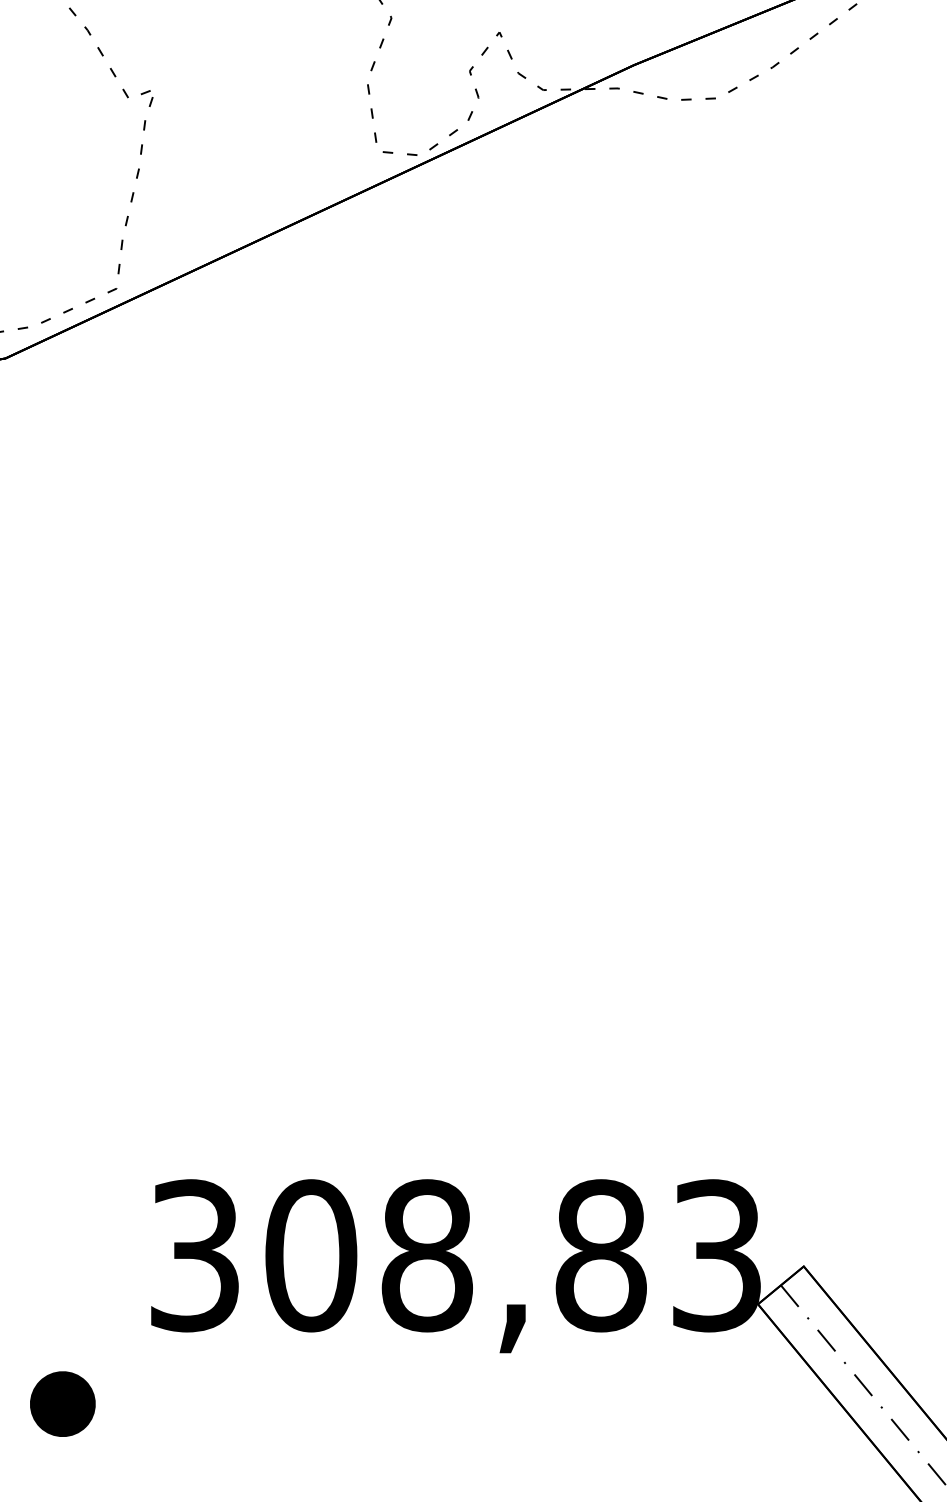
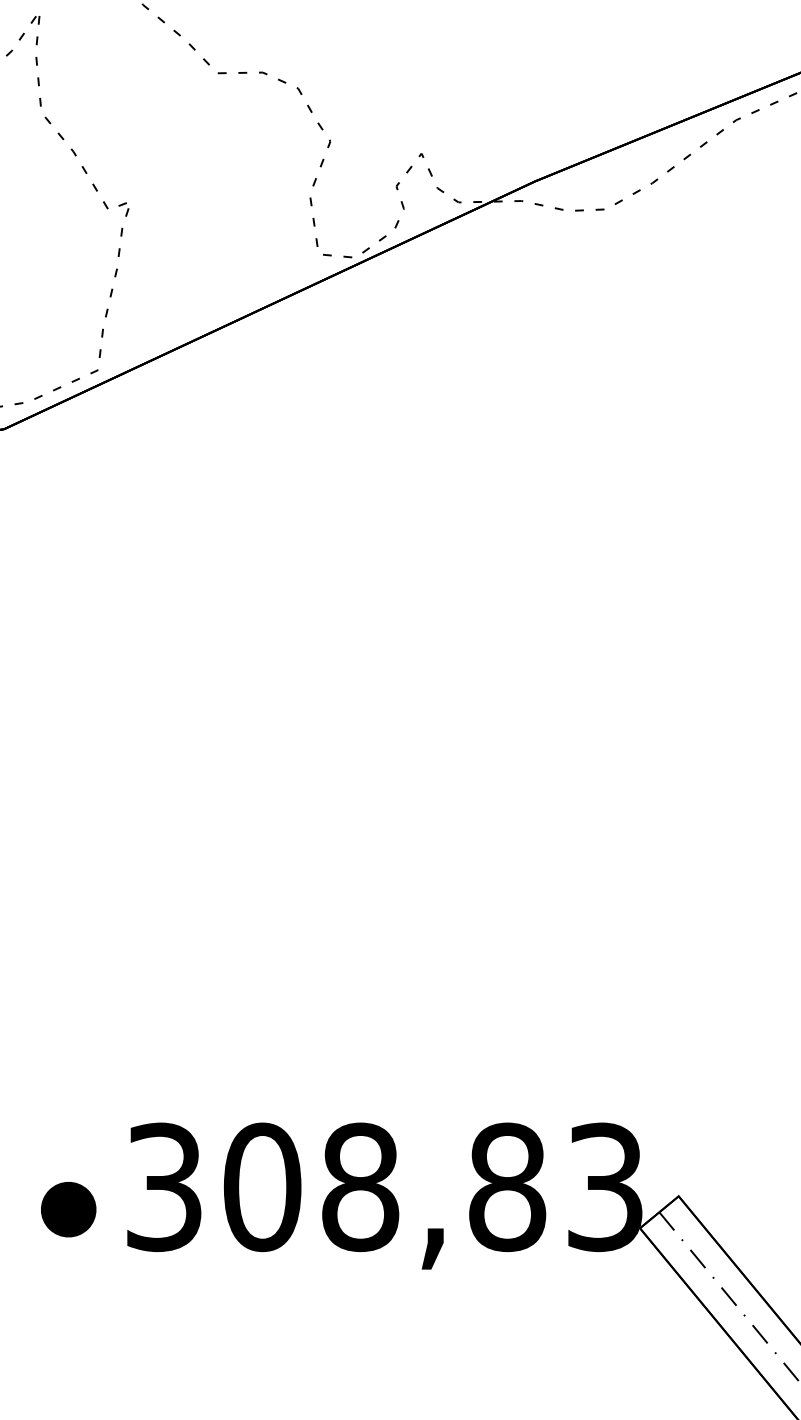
part: (62, 1403) -> (68, 1209), moved

